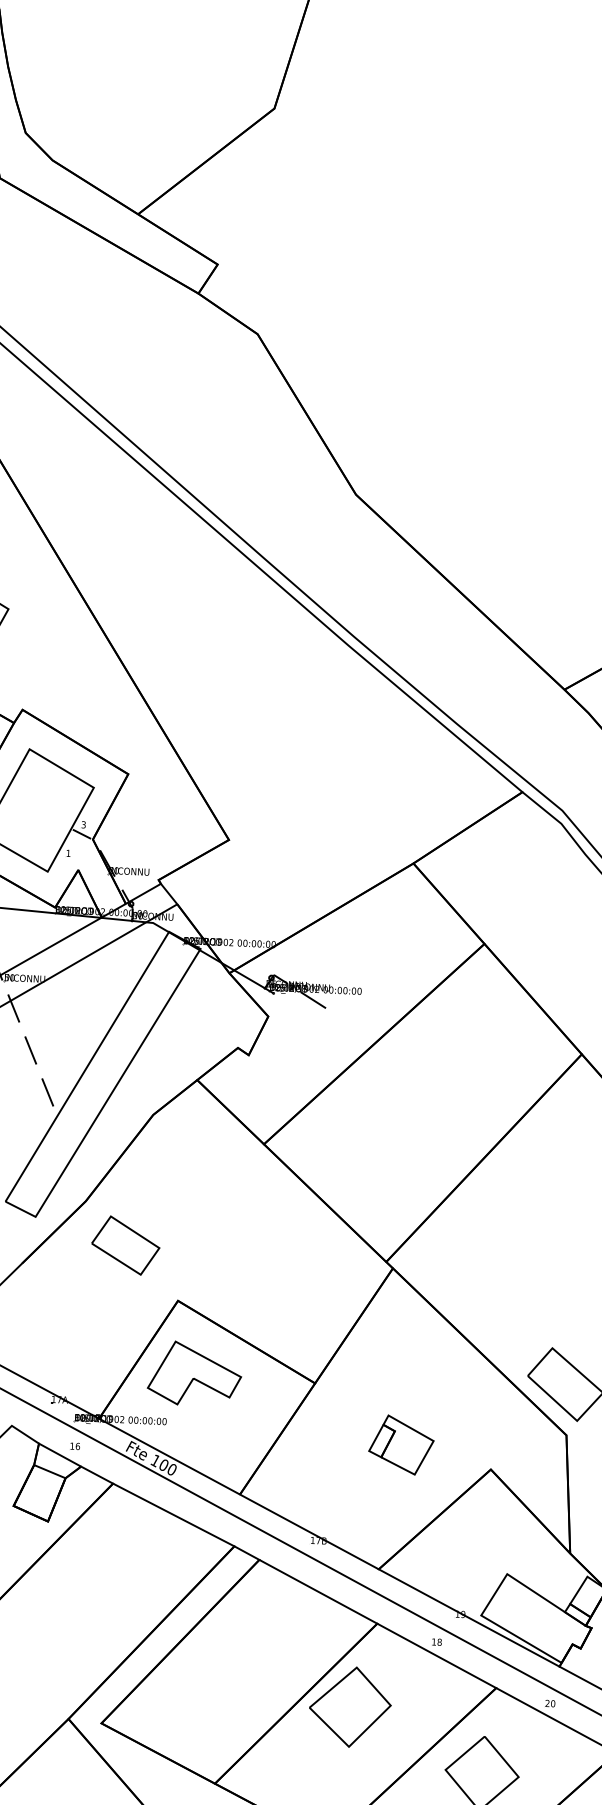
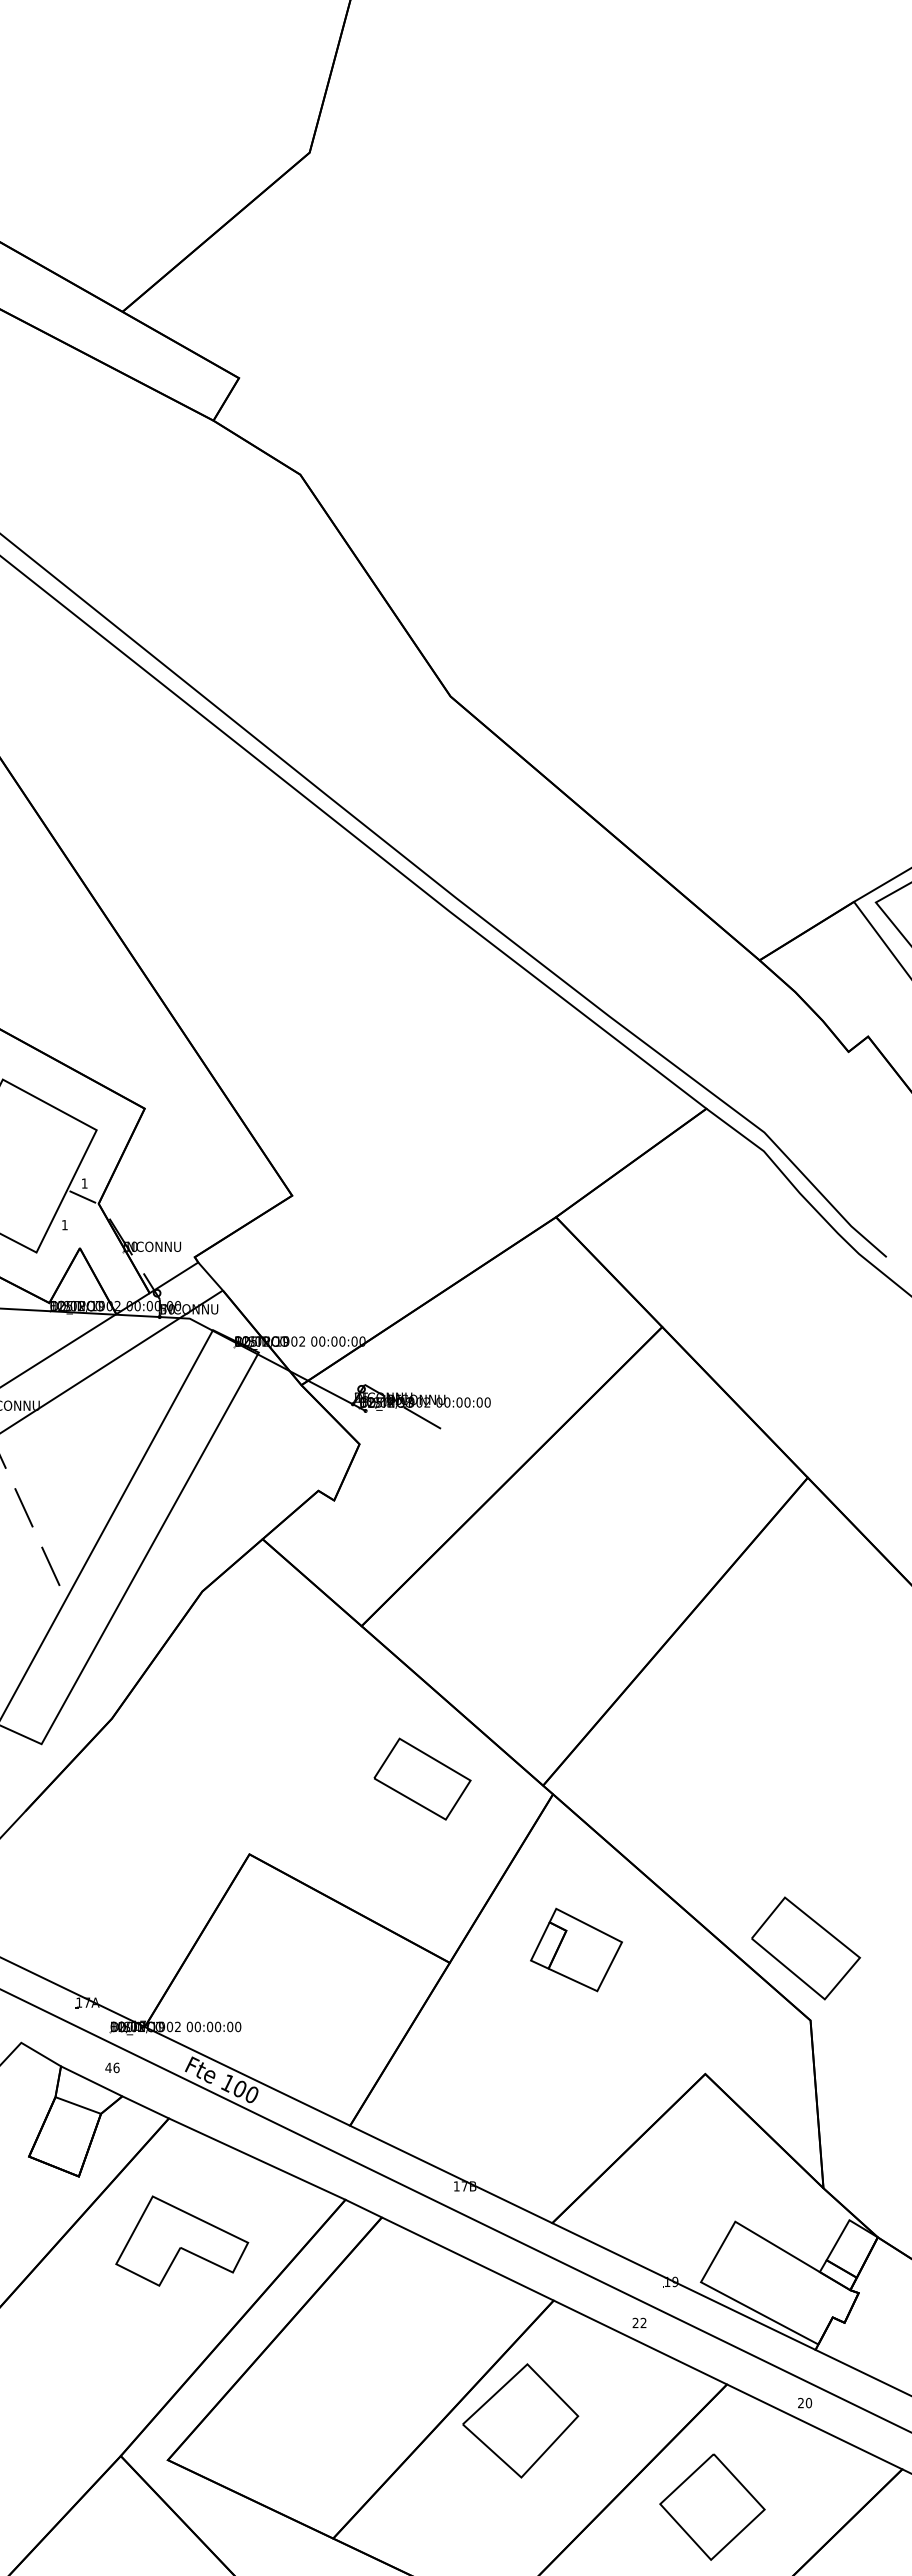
text: (83, 824) -> (84, 1183), 3 -> 1
part: (125, 1245) -> (422, 1778), moved
part: (195, 1373) -> (182, 2240), moved
part: (401, 1444) -> (576, 1949), moved
text: (72, 1445) -> (108, 2067), 16 -> 46
text: (436, 1641) -> (639, 2322), 18 -> 22

